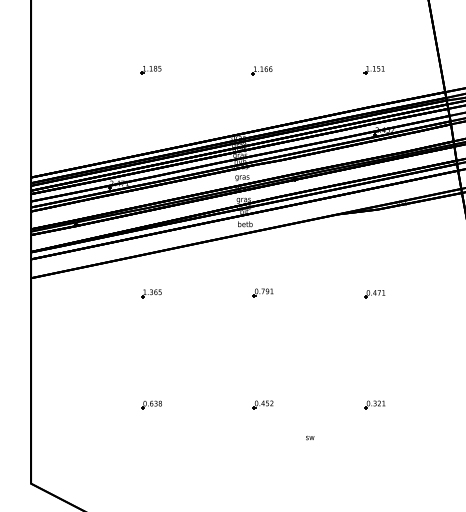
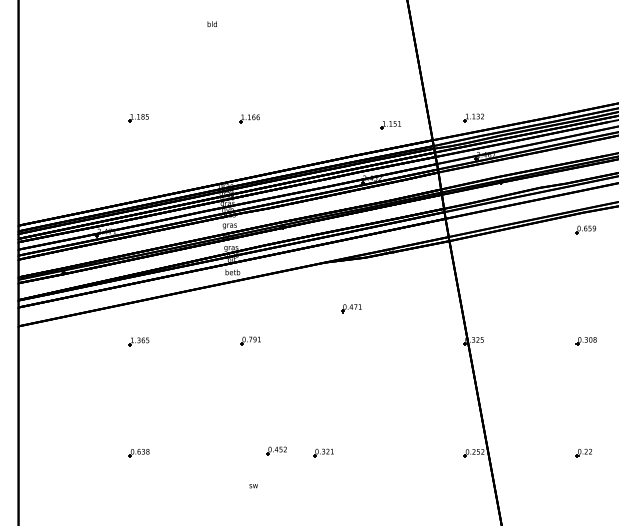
part: (374, 70) -> (390, 125), moved
part: (375, 294) -> (351, 308), moved
part: (263, 404) -> (276, 450), moved
part: (375, 404) -> (323, 452), moved
text: (310, 438) -> (253, 486), moved

